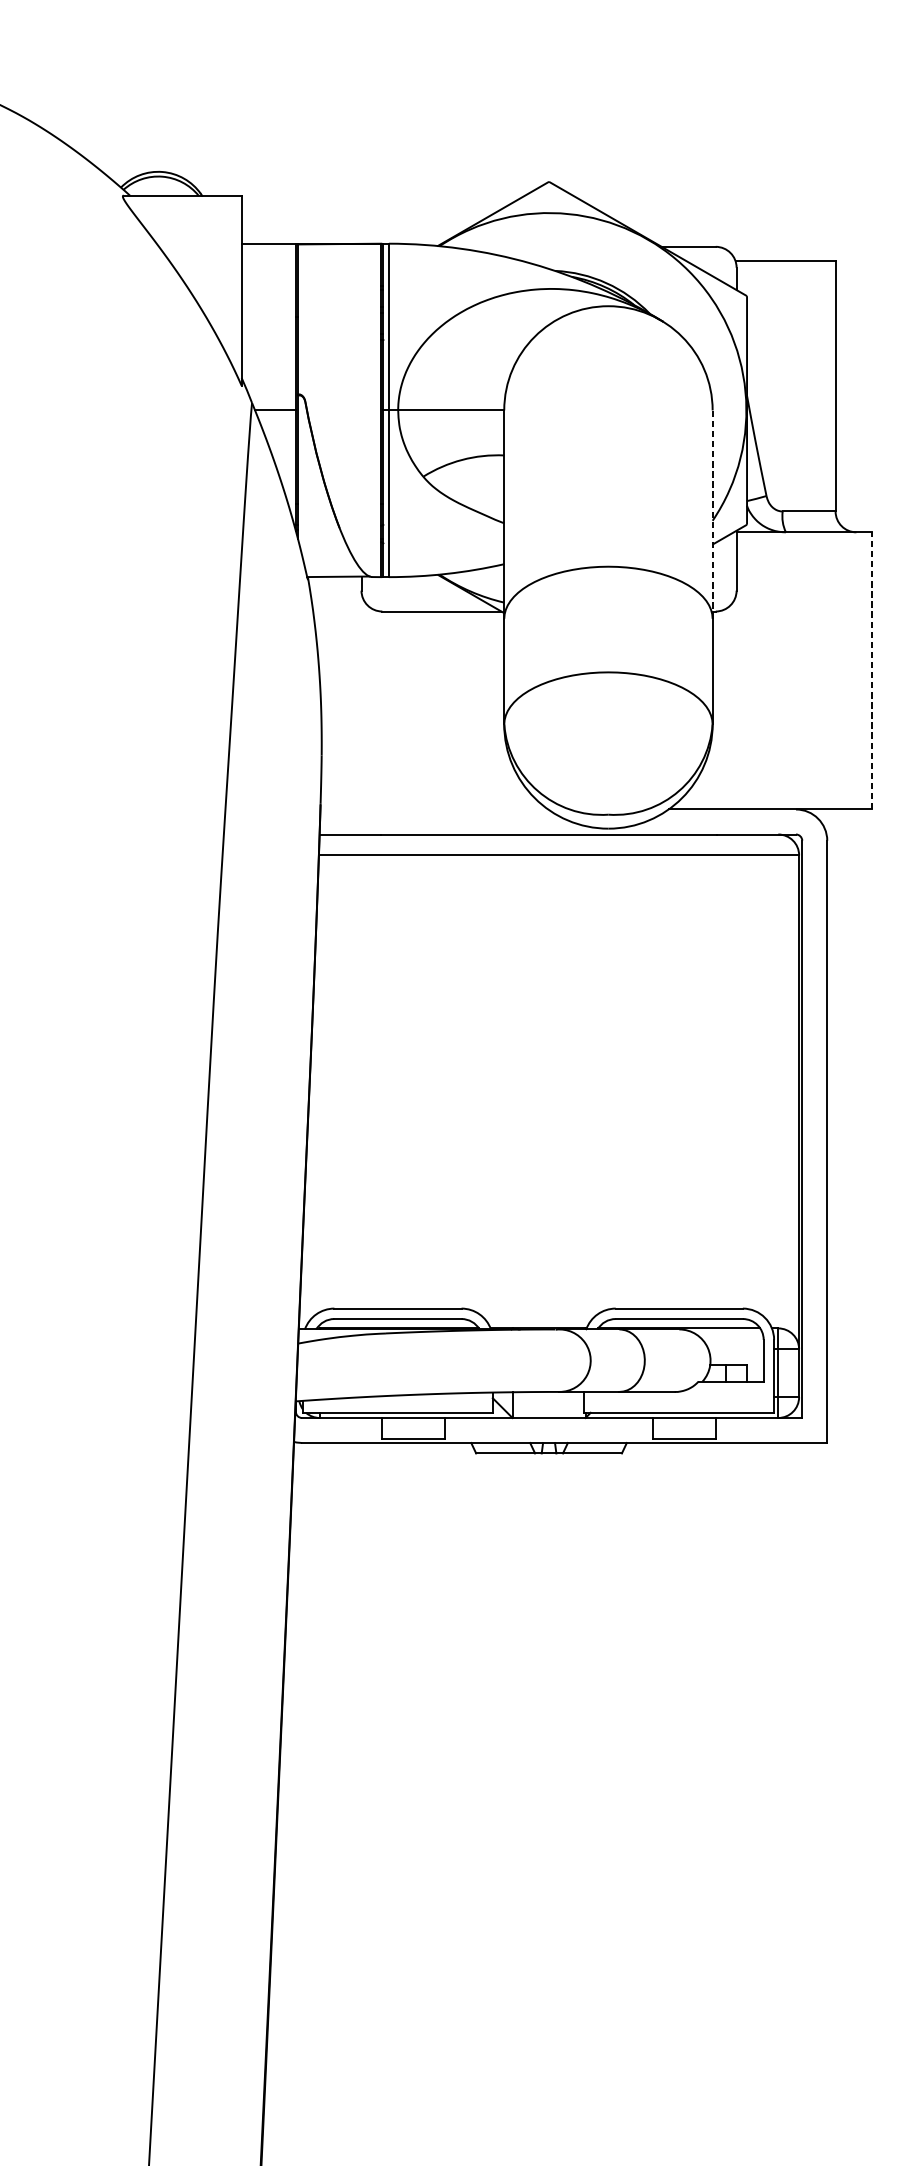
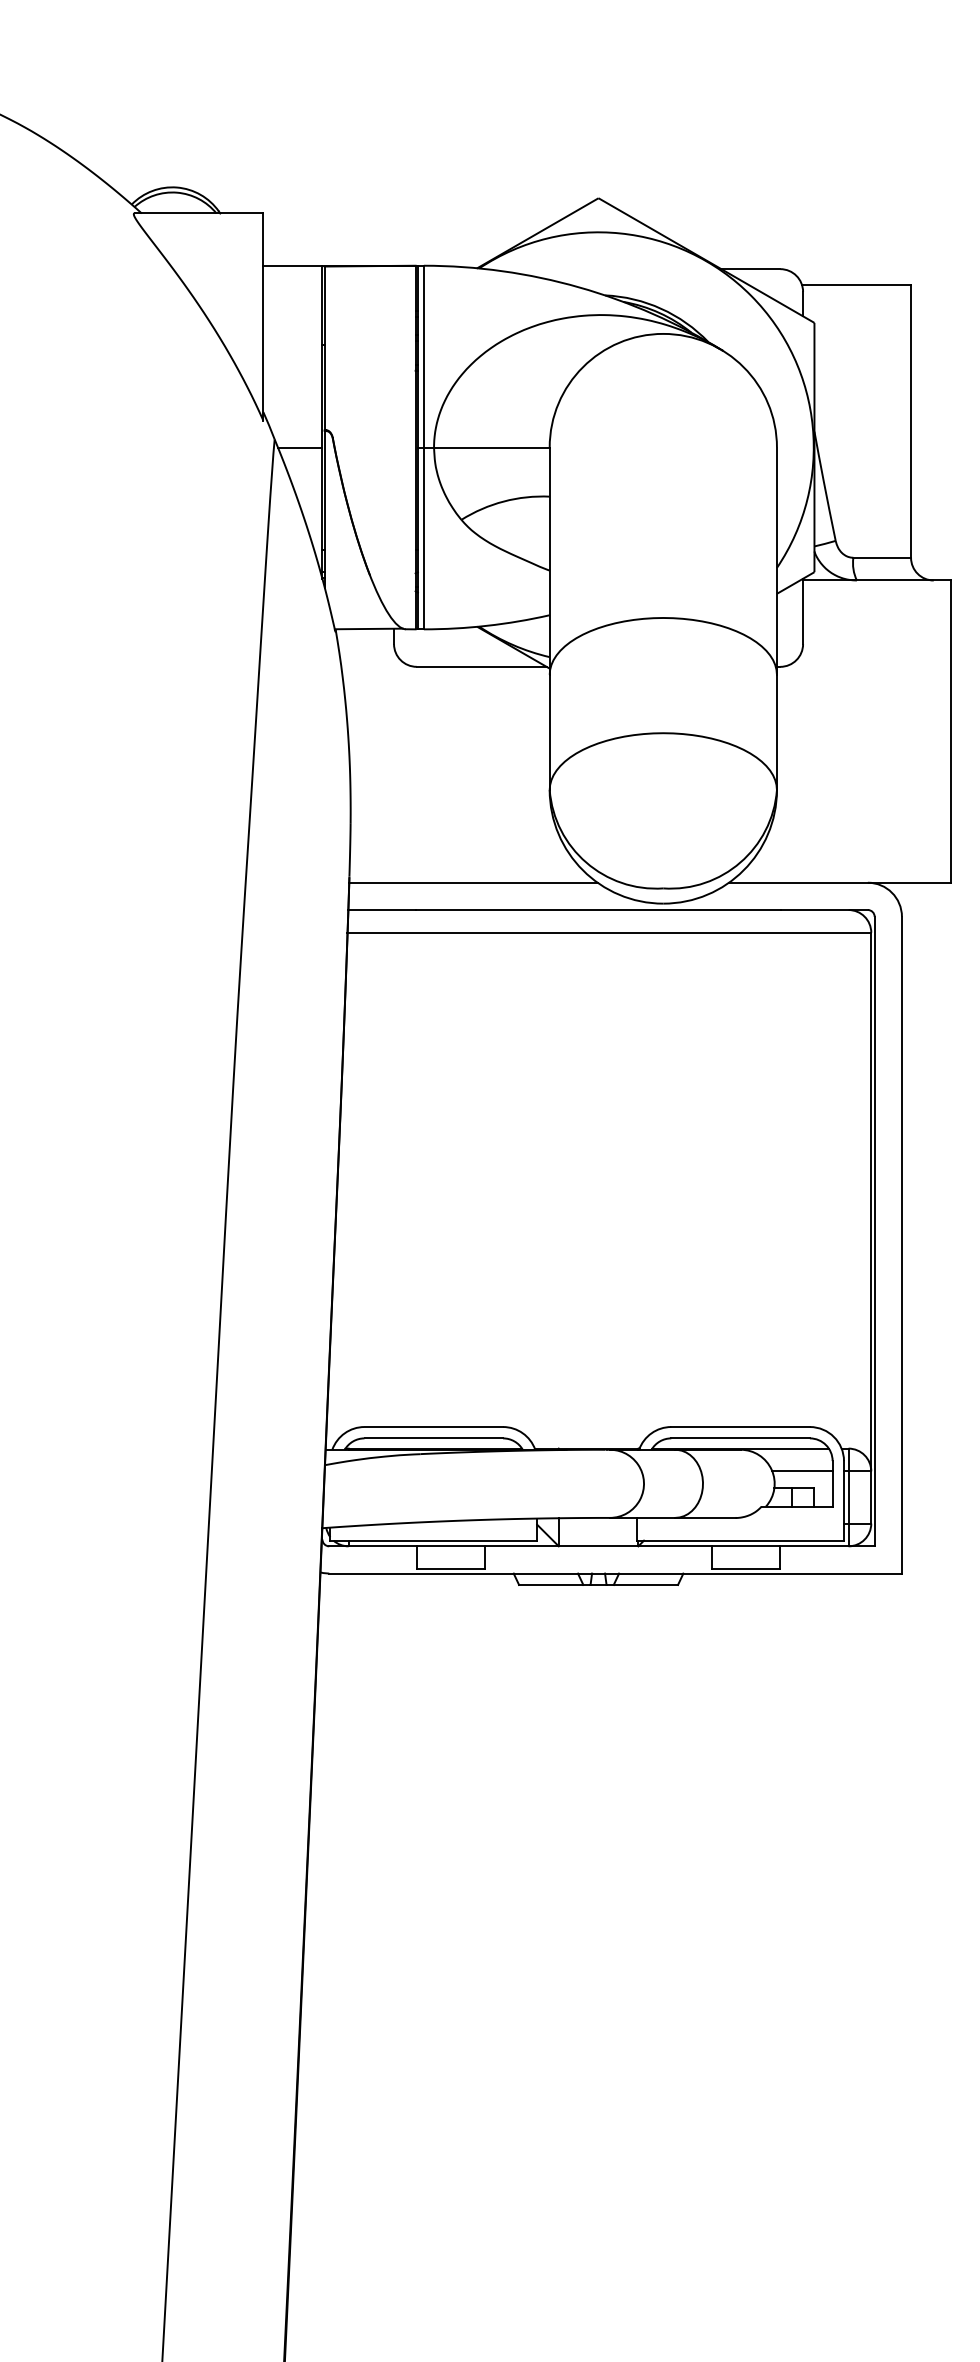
line: (712, 514) -> (776, 561), dashed -> solid
line: (871, 670) -> (950, 731), dashed -> solid
line: (434, 809) -> (473, 882), added
line: (736, 1349) -> (802, 1471), added

